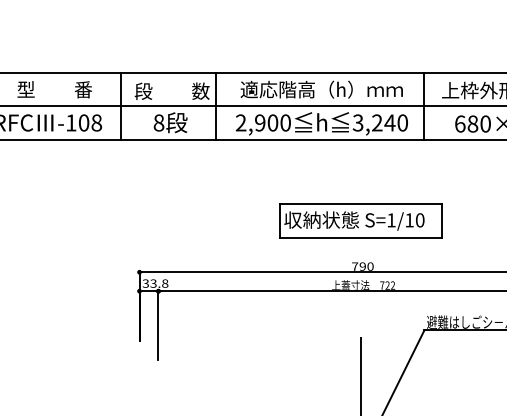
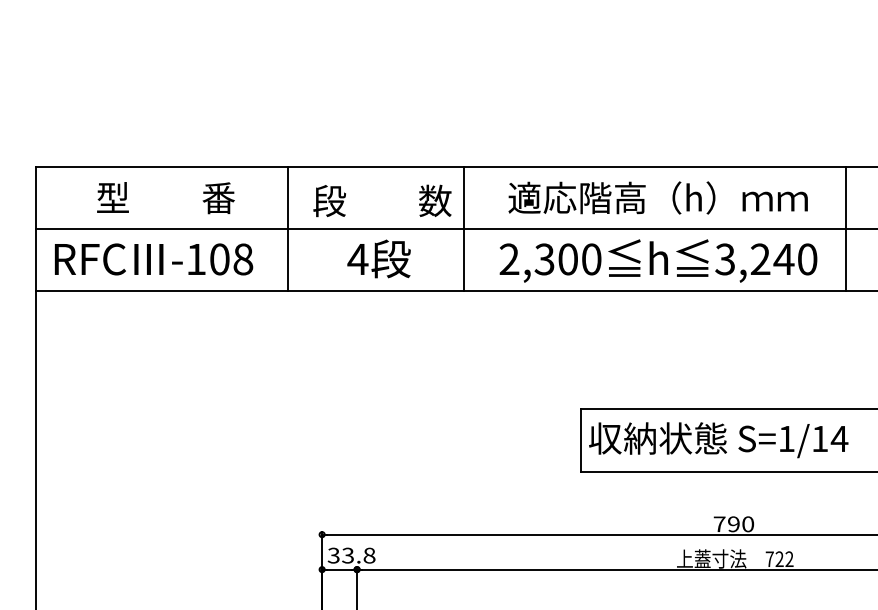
text: (158, 122) -> (357, 258), 8 -> 4
text: (259, 122) -> (543, 258), 2,900 -> 2,300
text: (419, 220) -> (838, 439), S=1/10 -> S=1/14

